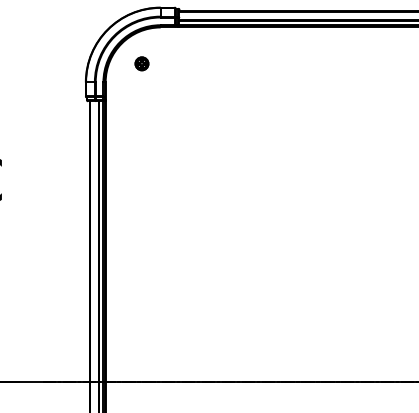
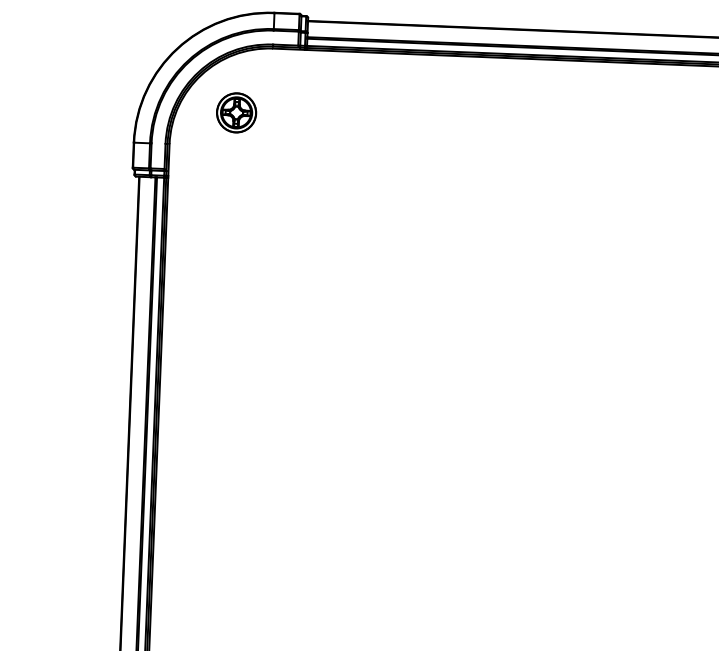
part: (141, 63) -> (235, 112), size x1.67

